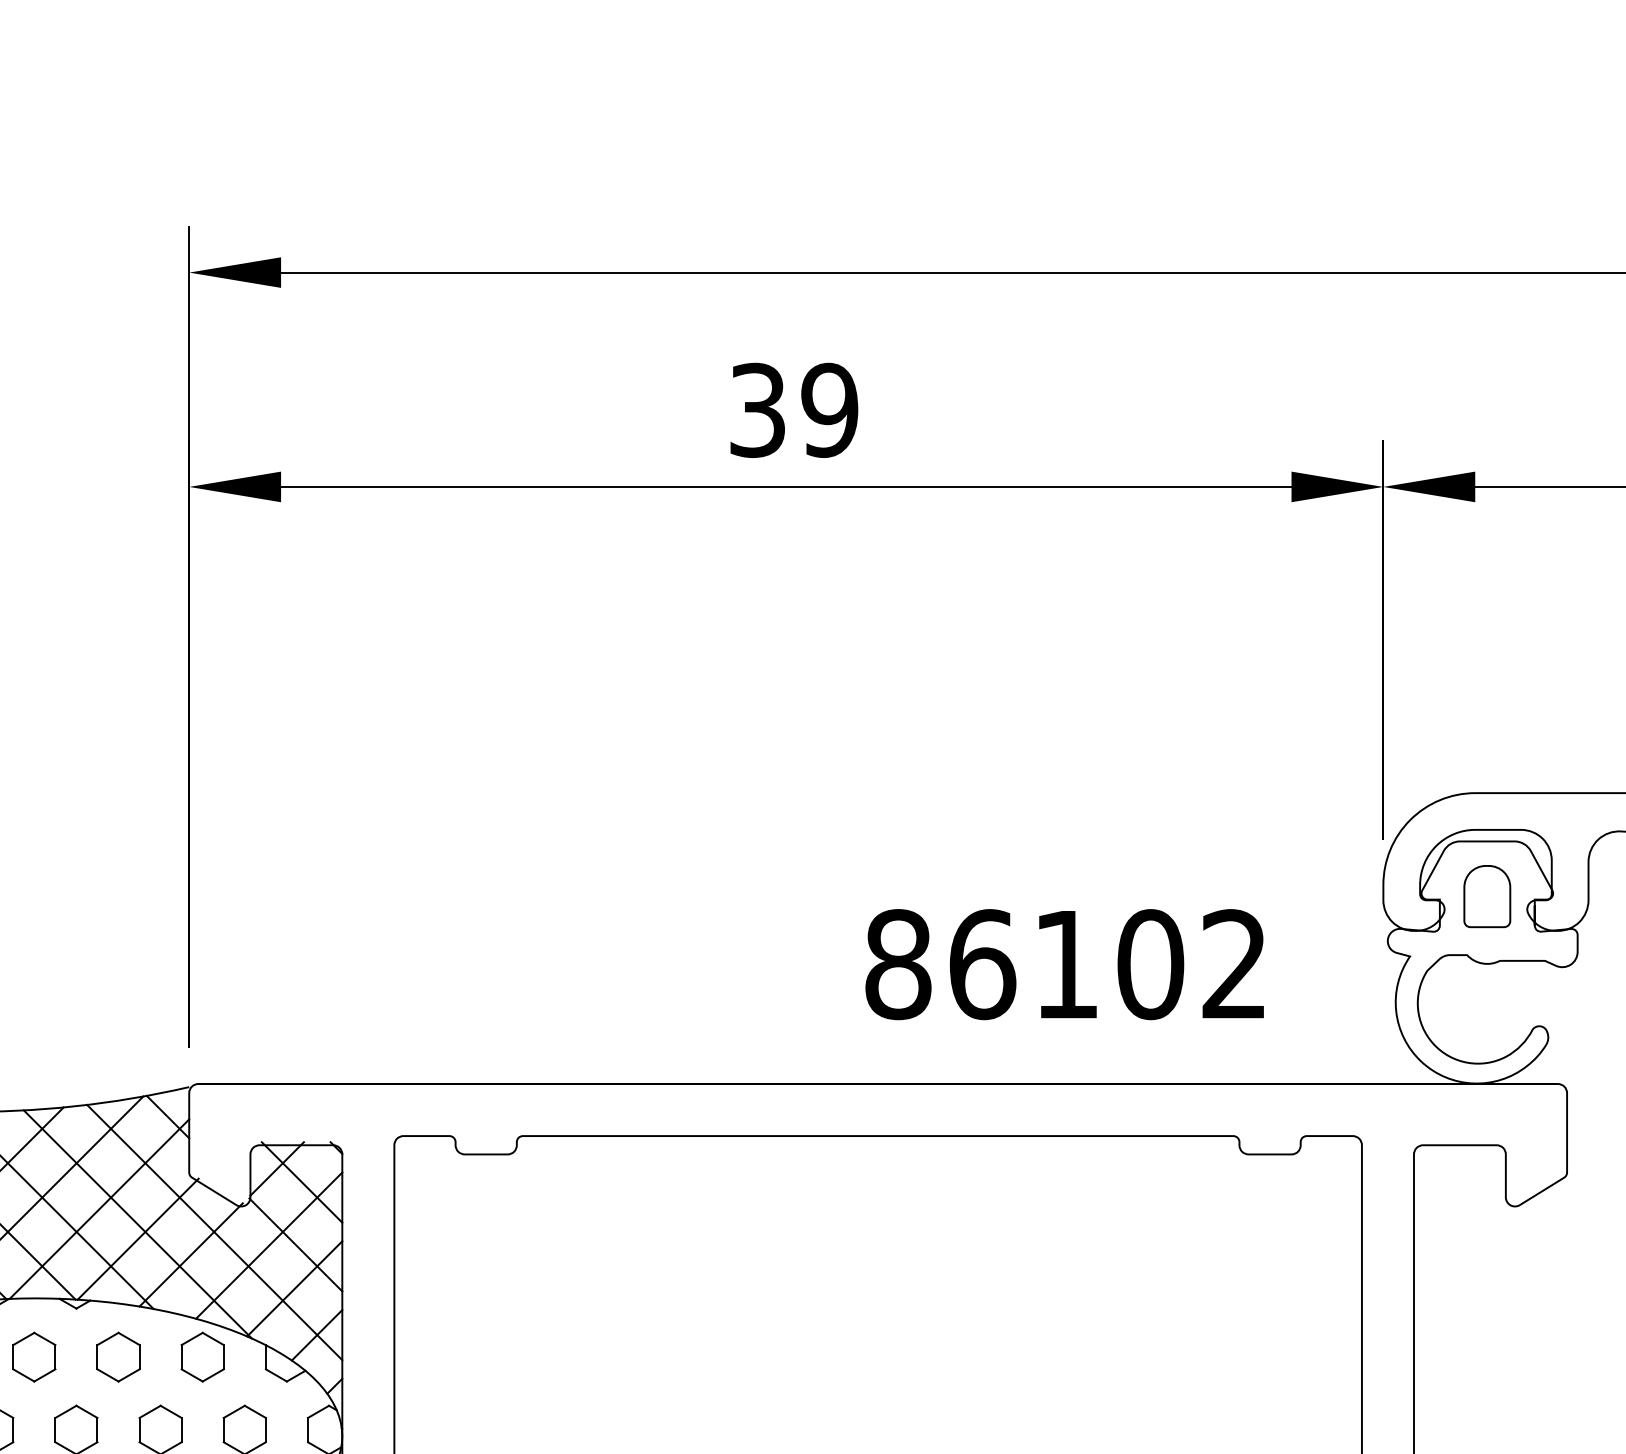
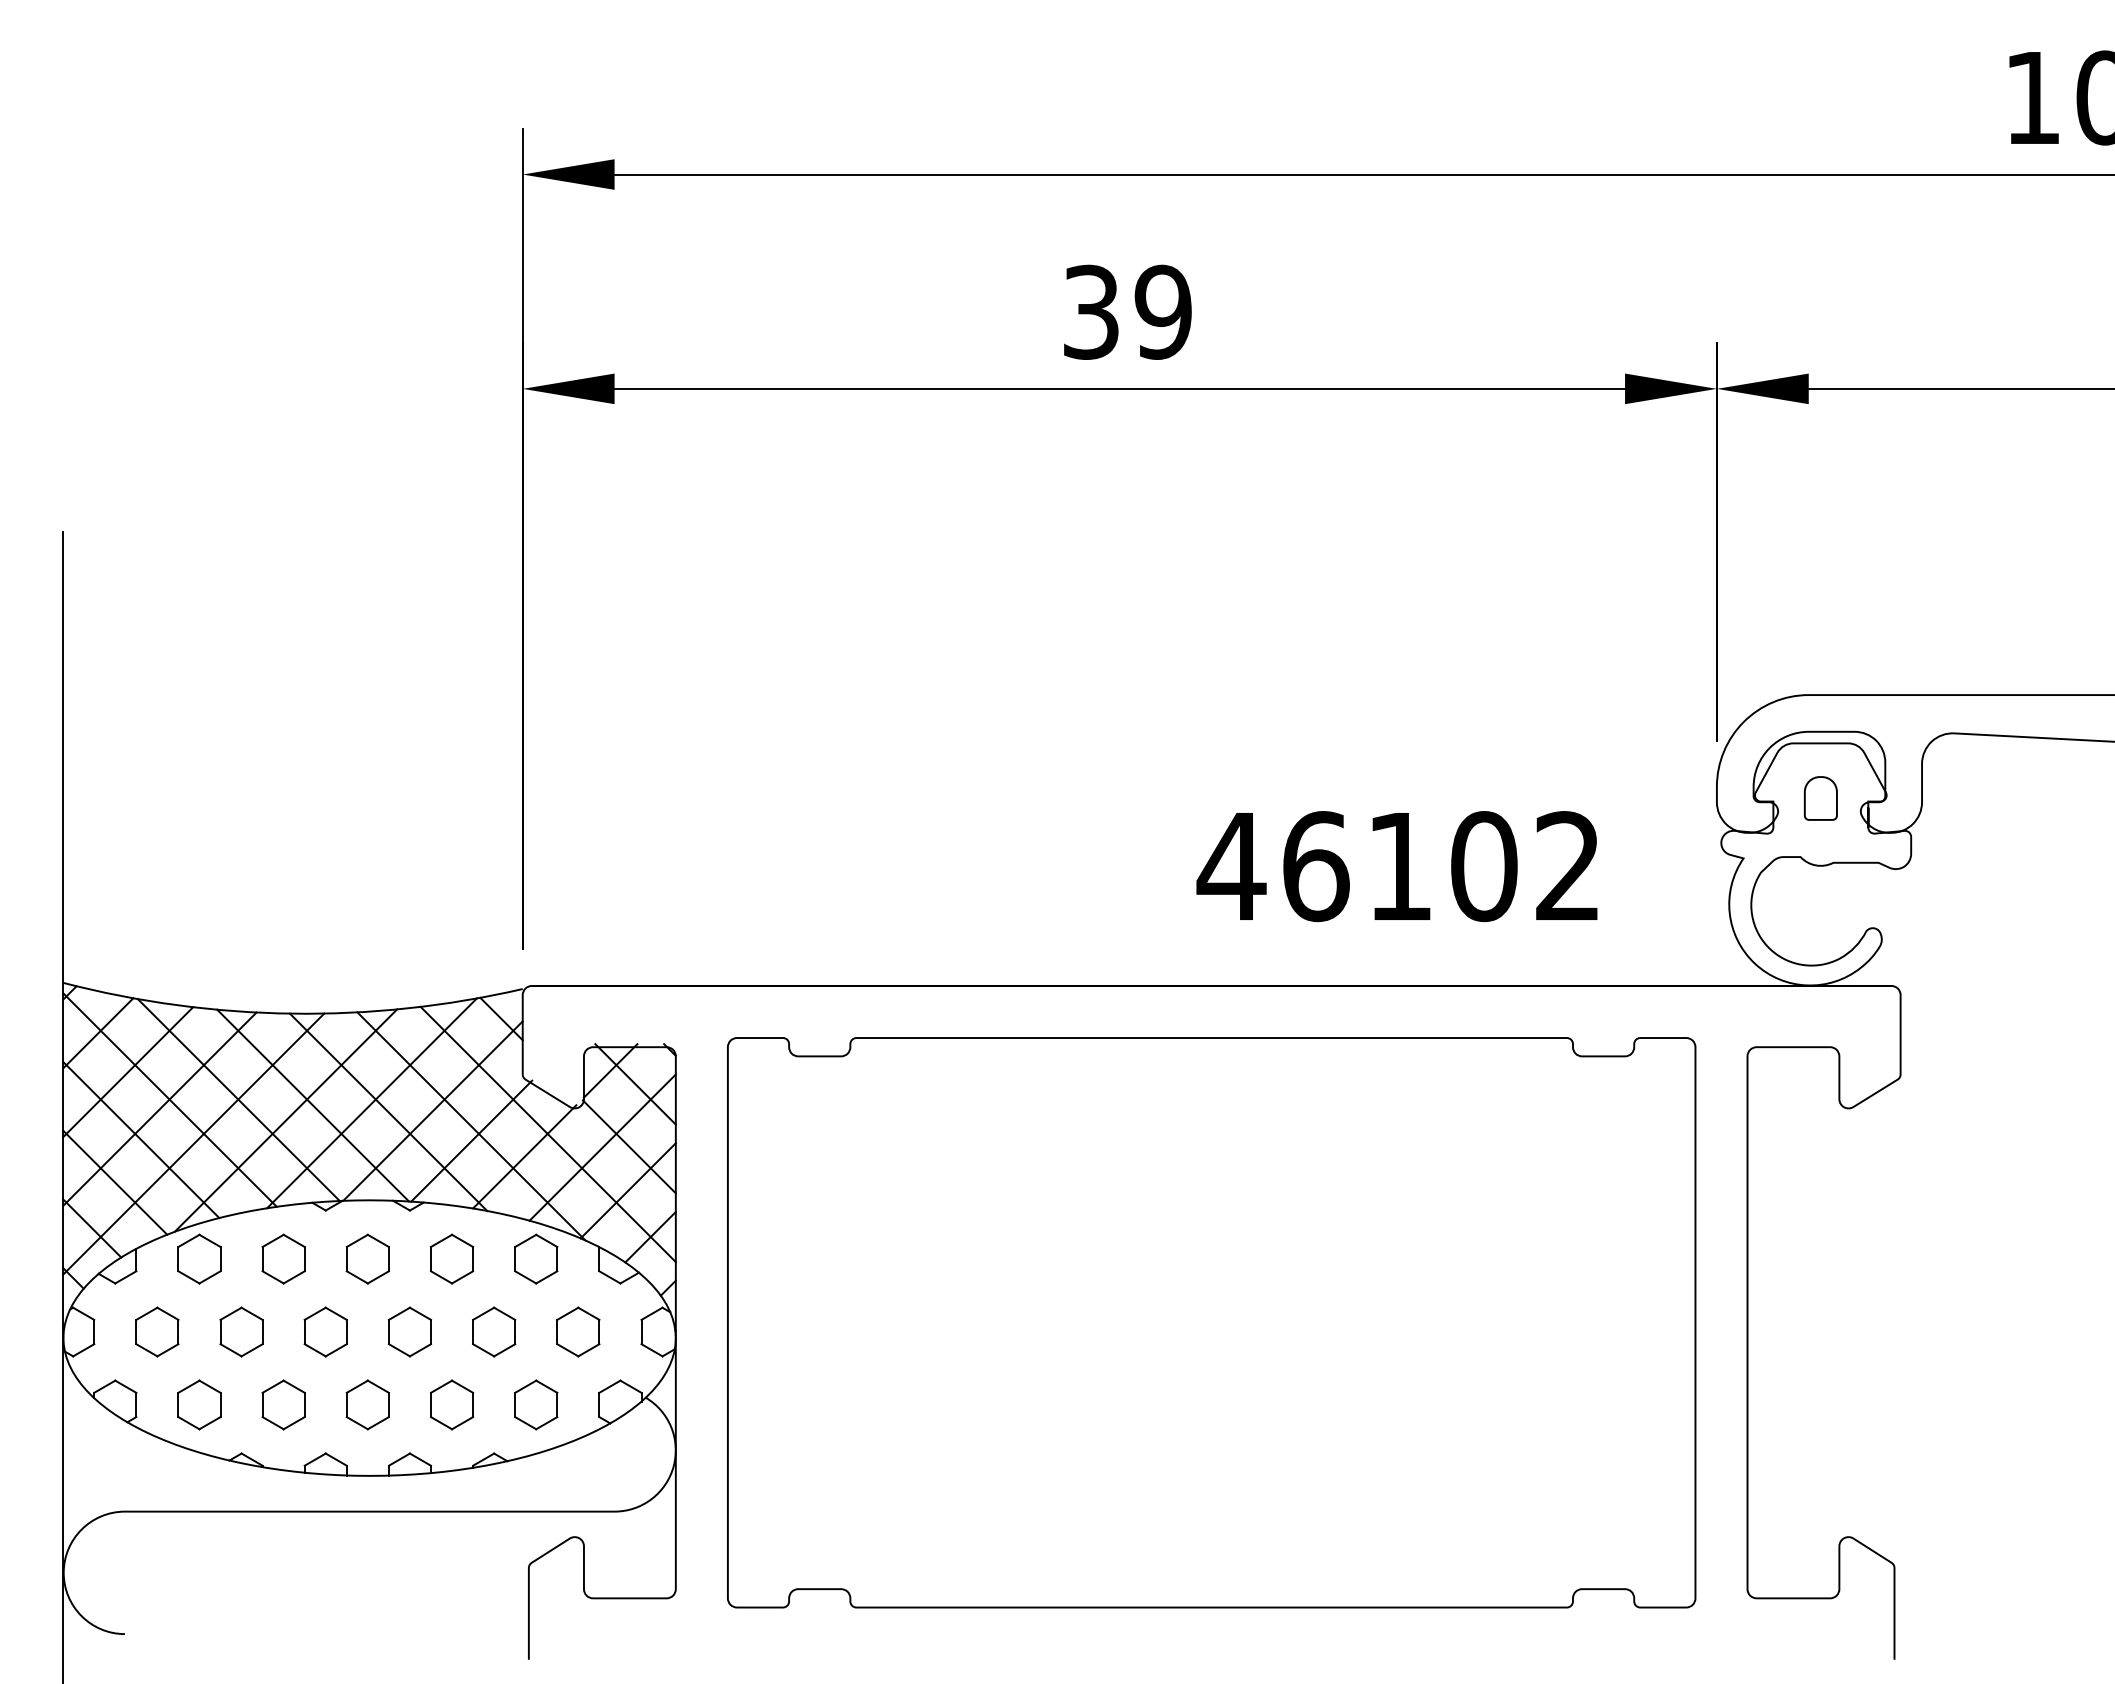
part: (1486, 896) -> (1820, 798), size x0.7
text: (897, 964) -> (1231, 866), 86102 -> 46102

